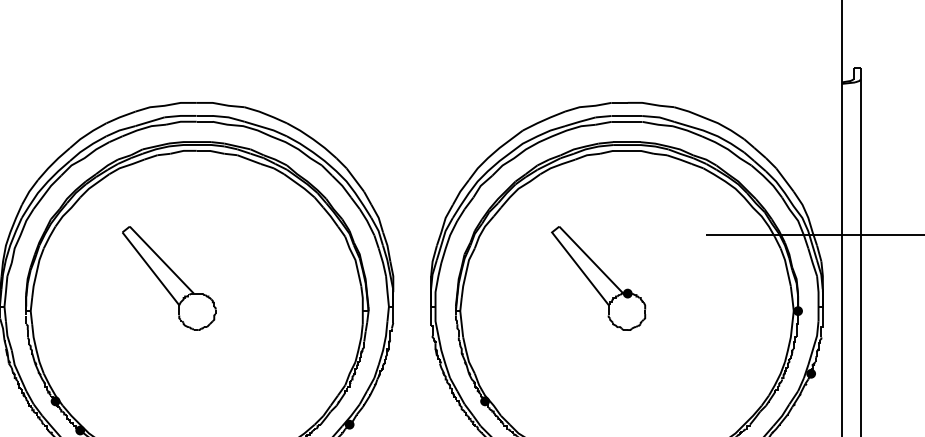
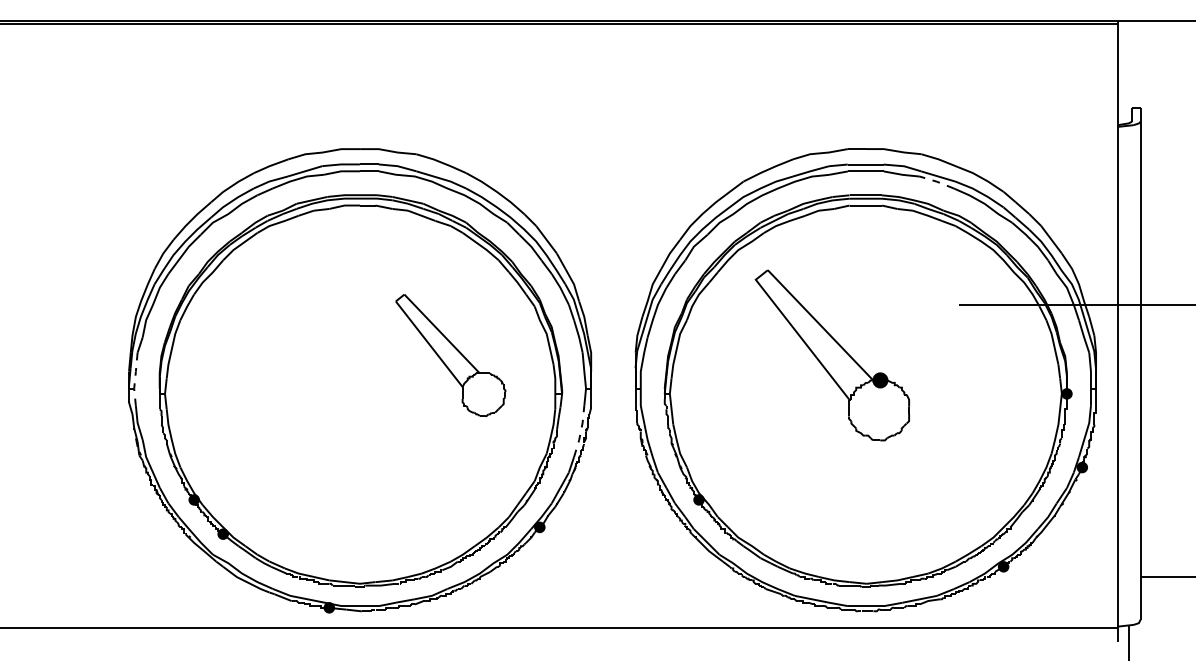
line: (687, 130) -> (936, 181), solid -> dashed
part: (168, 278) -> (450, 355), moved
part: (598, 278) -> (832, 355), size x1.4
line: (5, 299) -> (135, 380), solid -> dashed
line: (384, 343) -> (580, 431), solid -> dashed

